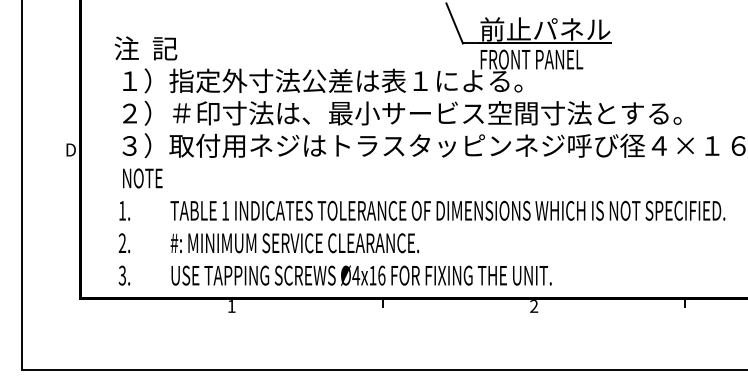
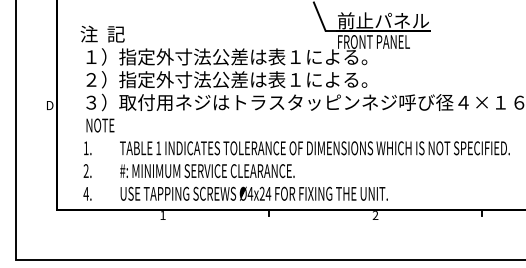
text: (425, 112) -> (299, 79), ＃印寸法は、最小サービス空間寸法とする。 -> 指定外寸法公差は表１による。
text: (121, 275) -> (85, 193), 3. -> 4.
text: (377, 275) -> (265, 193), Ø4x16 -> Ø4x24

